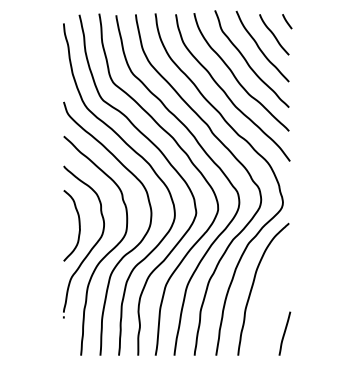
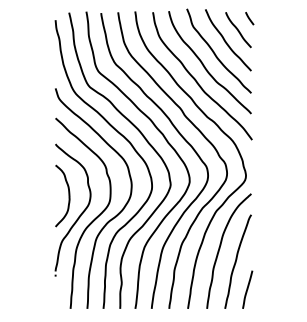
curve: (272, 301) -> (236, 261), added

